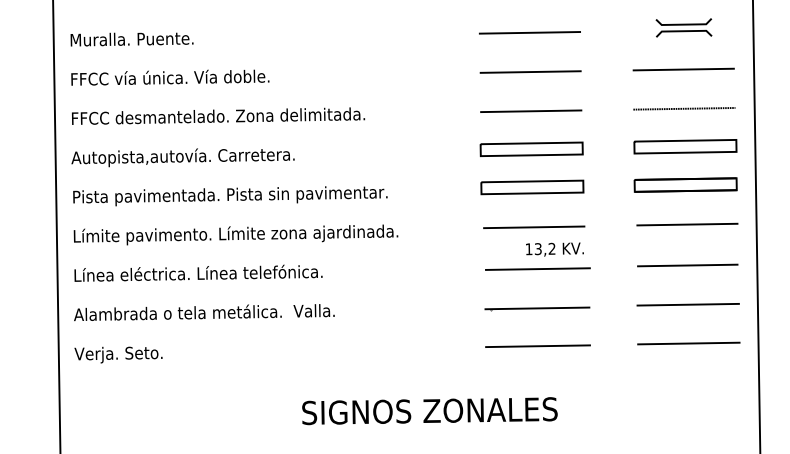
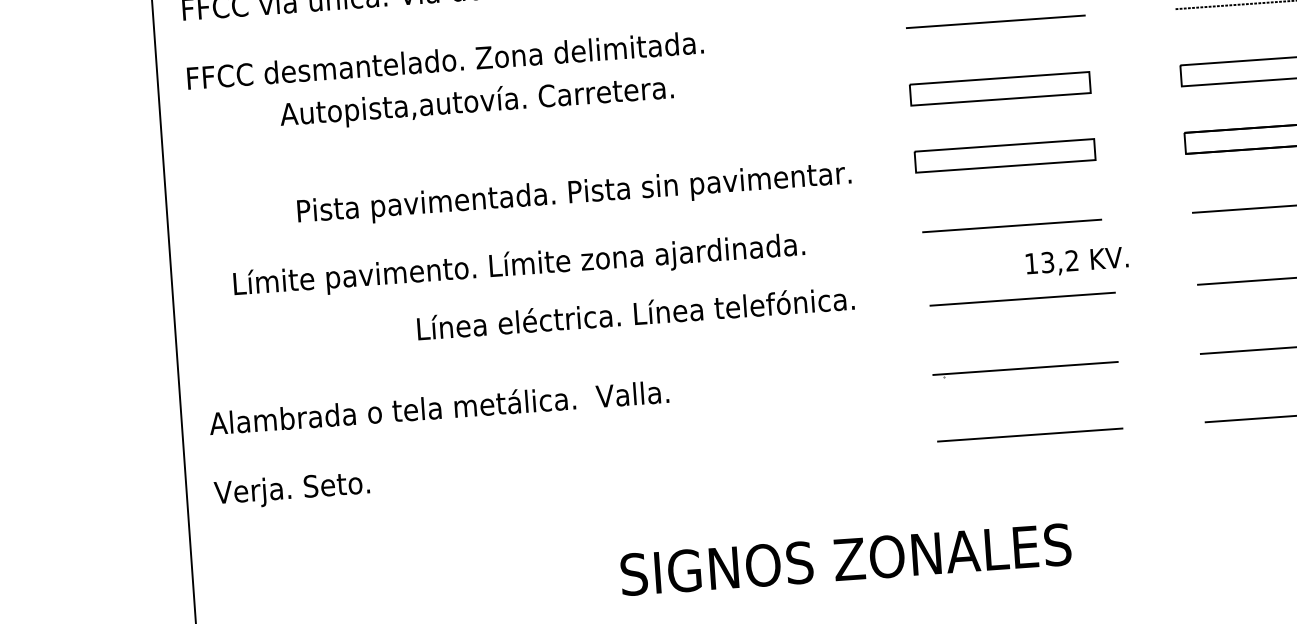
text: (182, 157) -> (476, 103), moved
text: (230, 196) -> (574, 195), moved
text: (235, 234) -> (518, 265), moved
text: (554, 249) -> (1076, 261), moved
text: (198, 272) -> (635, 312), moved

